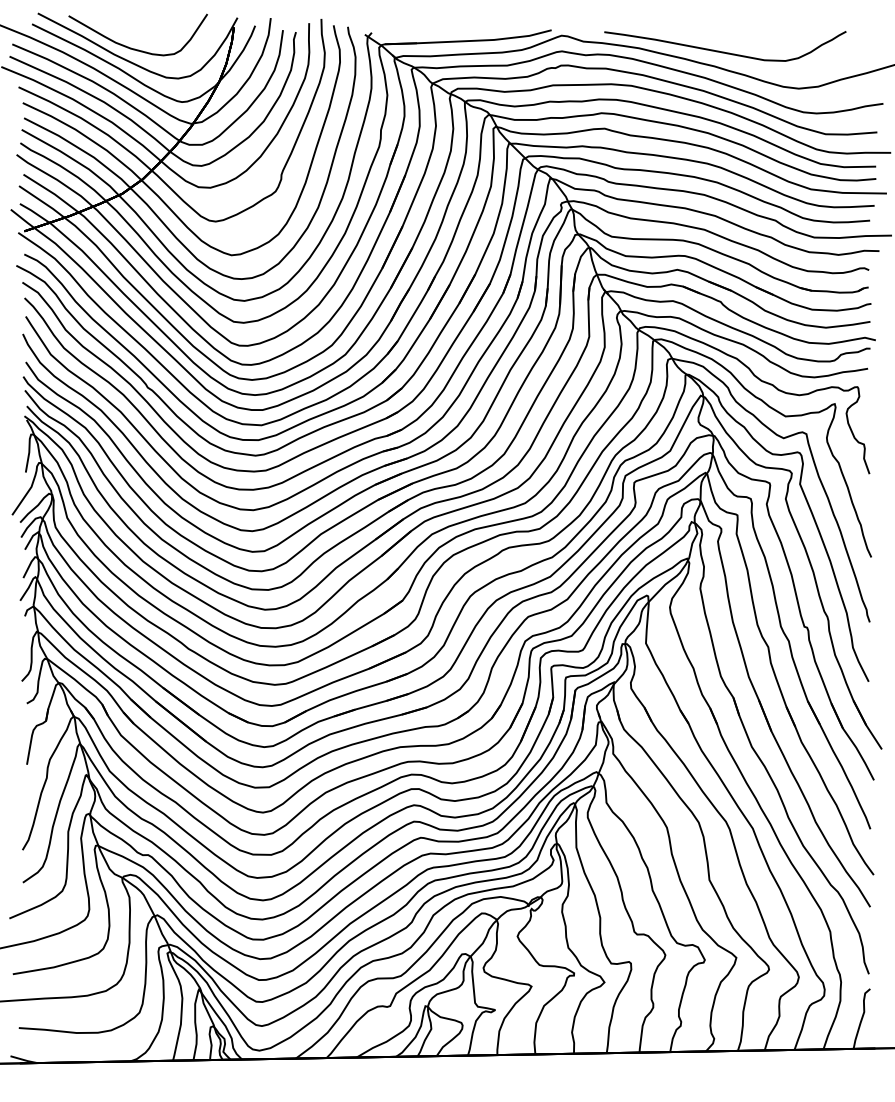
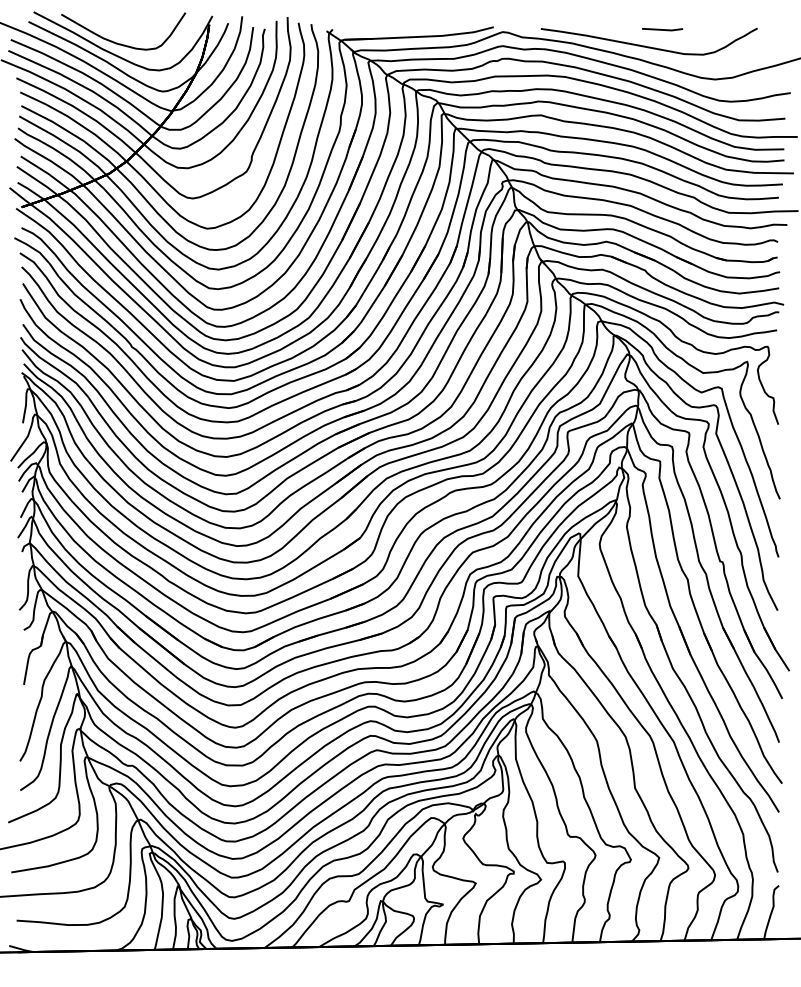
part: (740, 32) -> (662, 29), added

